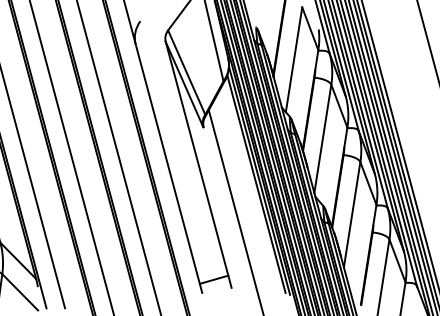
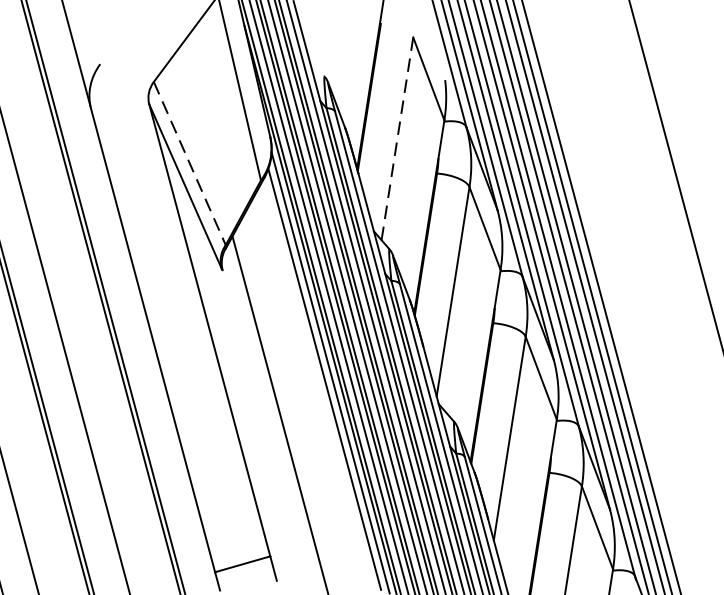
line: (293, 60) -> (396, 140), solid -> dashed
line: (186, 73) -> (189, 165), solid -> dashed

